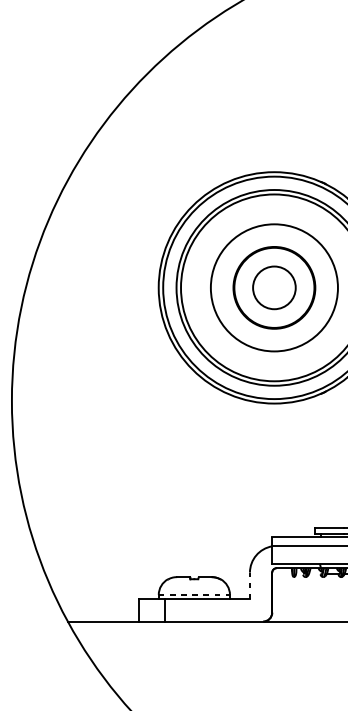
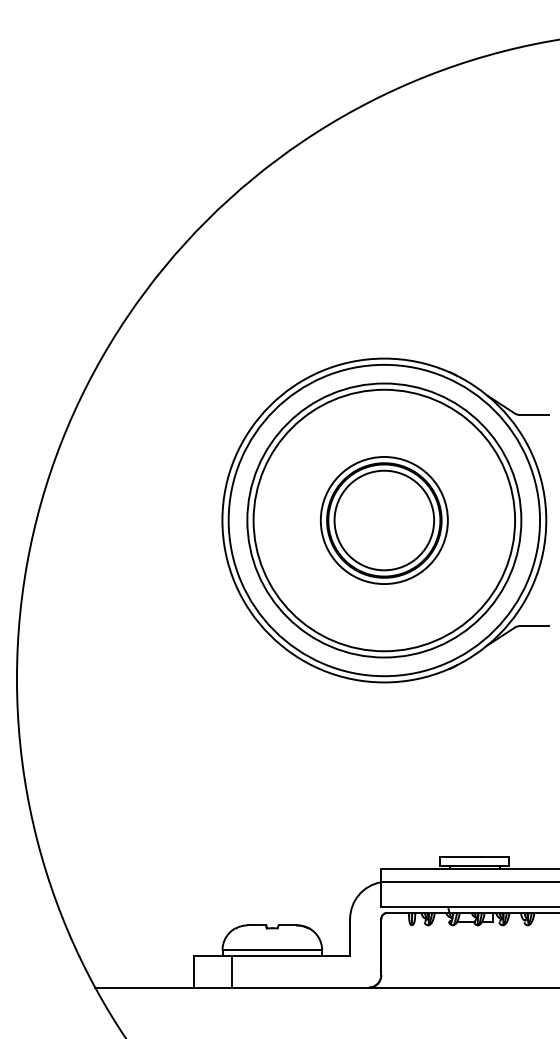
circle: (273, 287) -> (383, 520), size x0.71
circle: (274, 287) -> (384, 520), size x1.67
line: (250, 585) -> (350, 937), dashed -> solid
line: (194, 595) -> (272, 950), dashed -> solid

